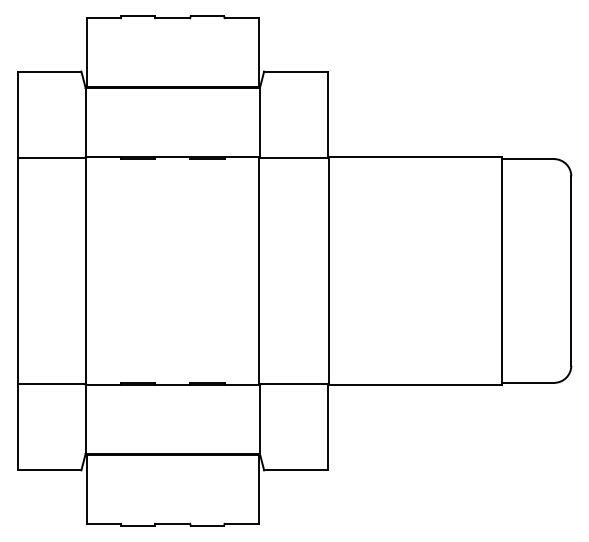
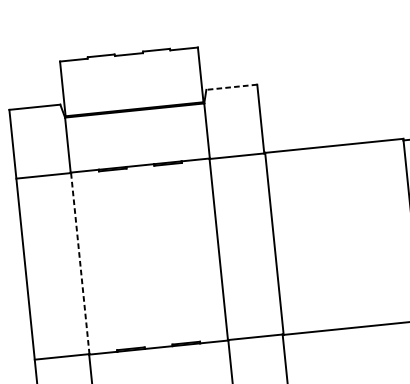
line: (296, 71) -> (232, 87), solid -> dashed
line: (86, 271) -> (80, 263), solid -> dashed

